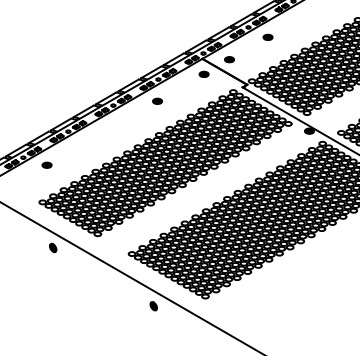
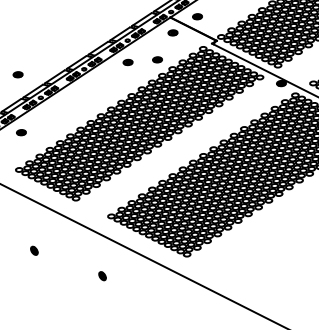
part: (186, 99) -> (156, 58), added
part: (46, 106) -> (17, 74), added
part: (53, 247) -> (34, 250), moved
part: (153, 306) -> (102, 276), moved

